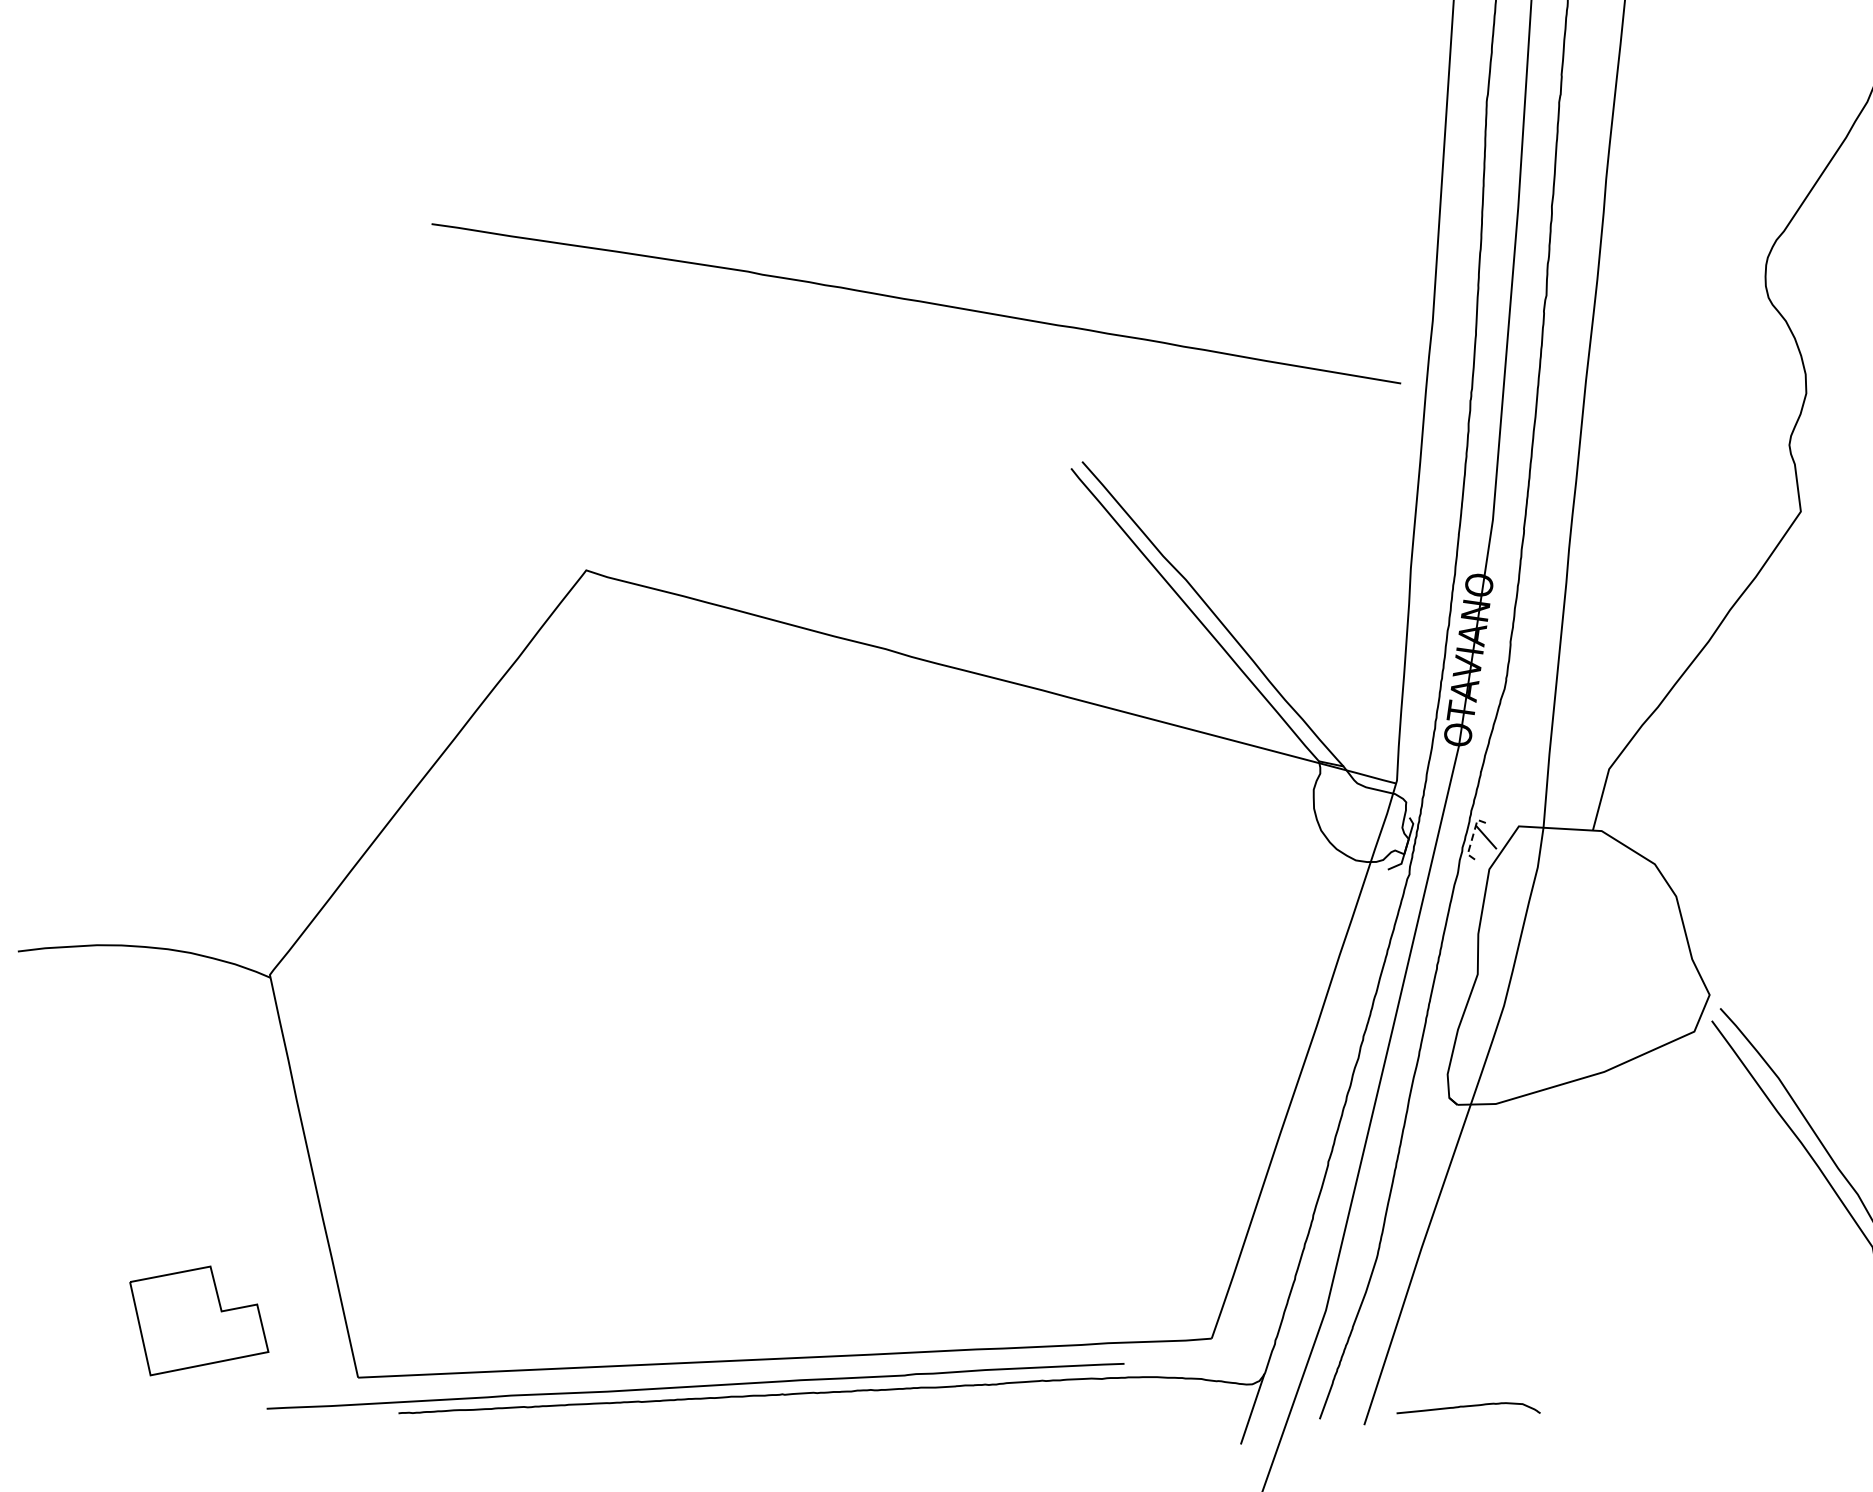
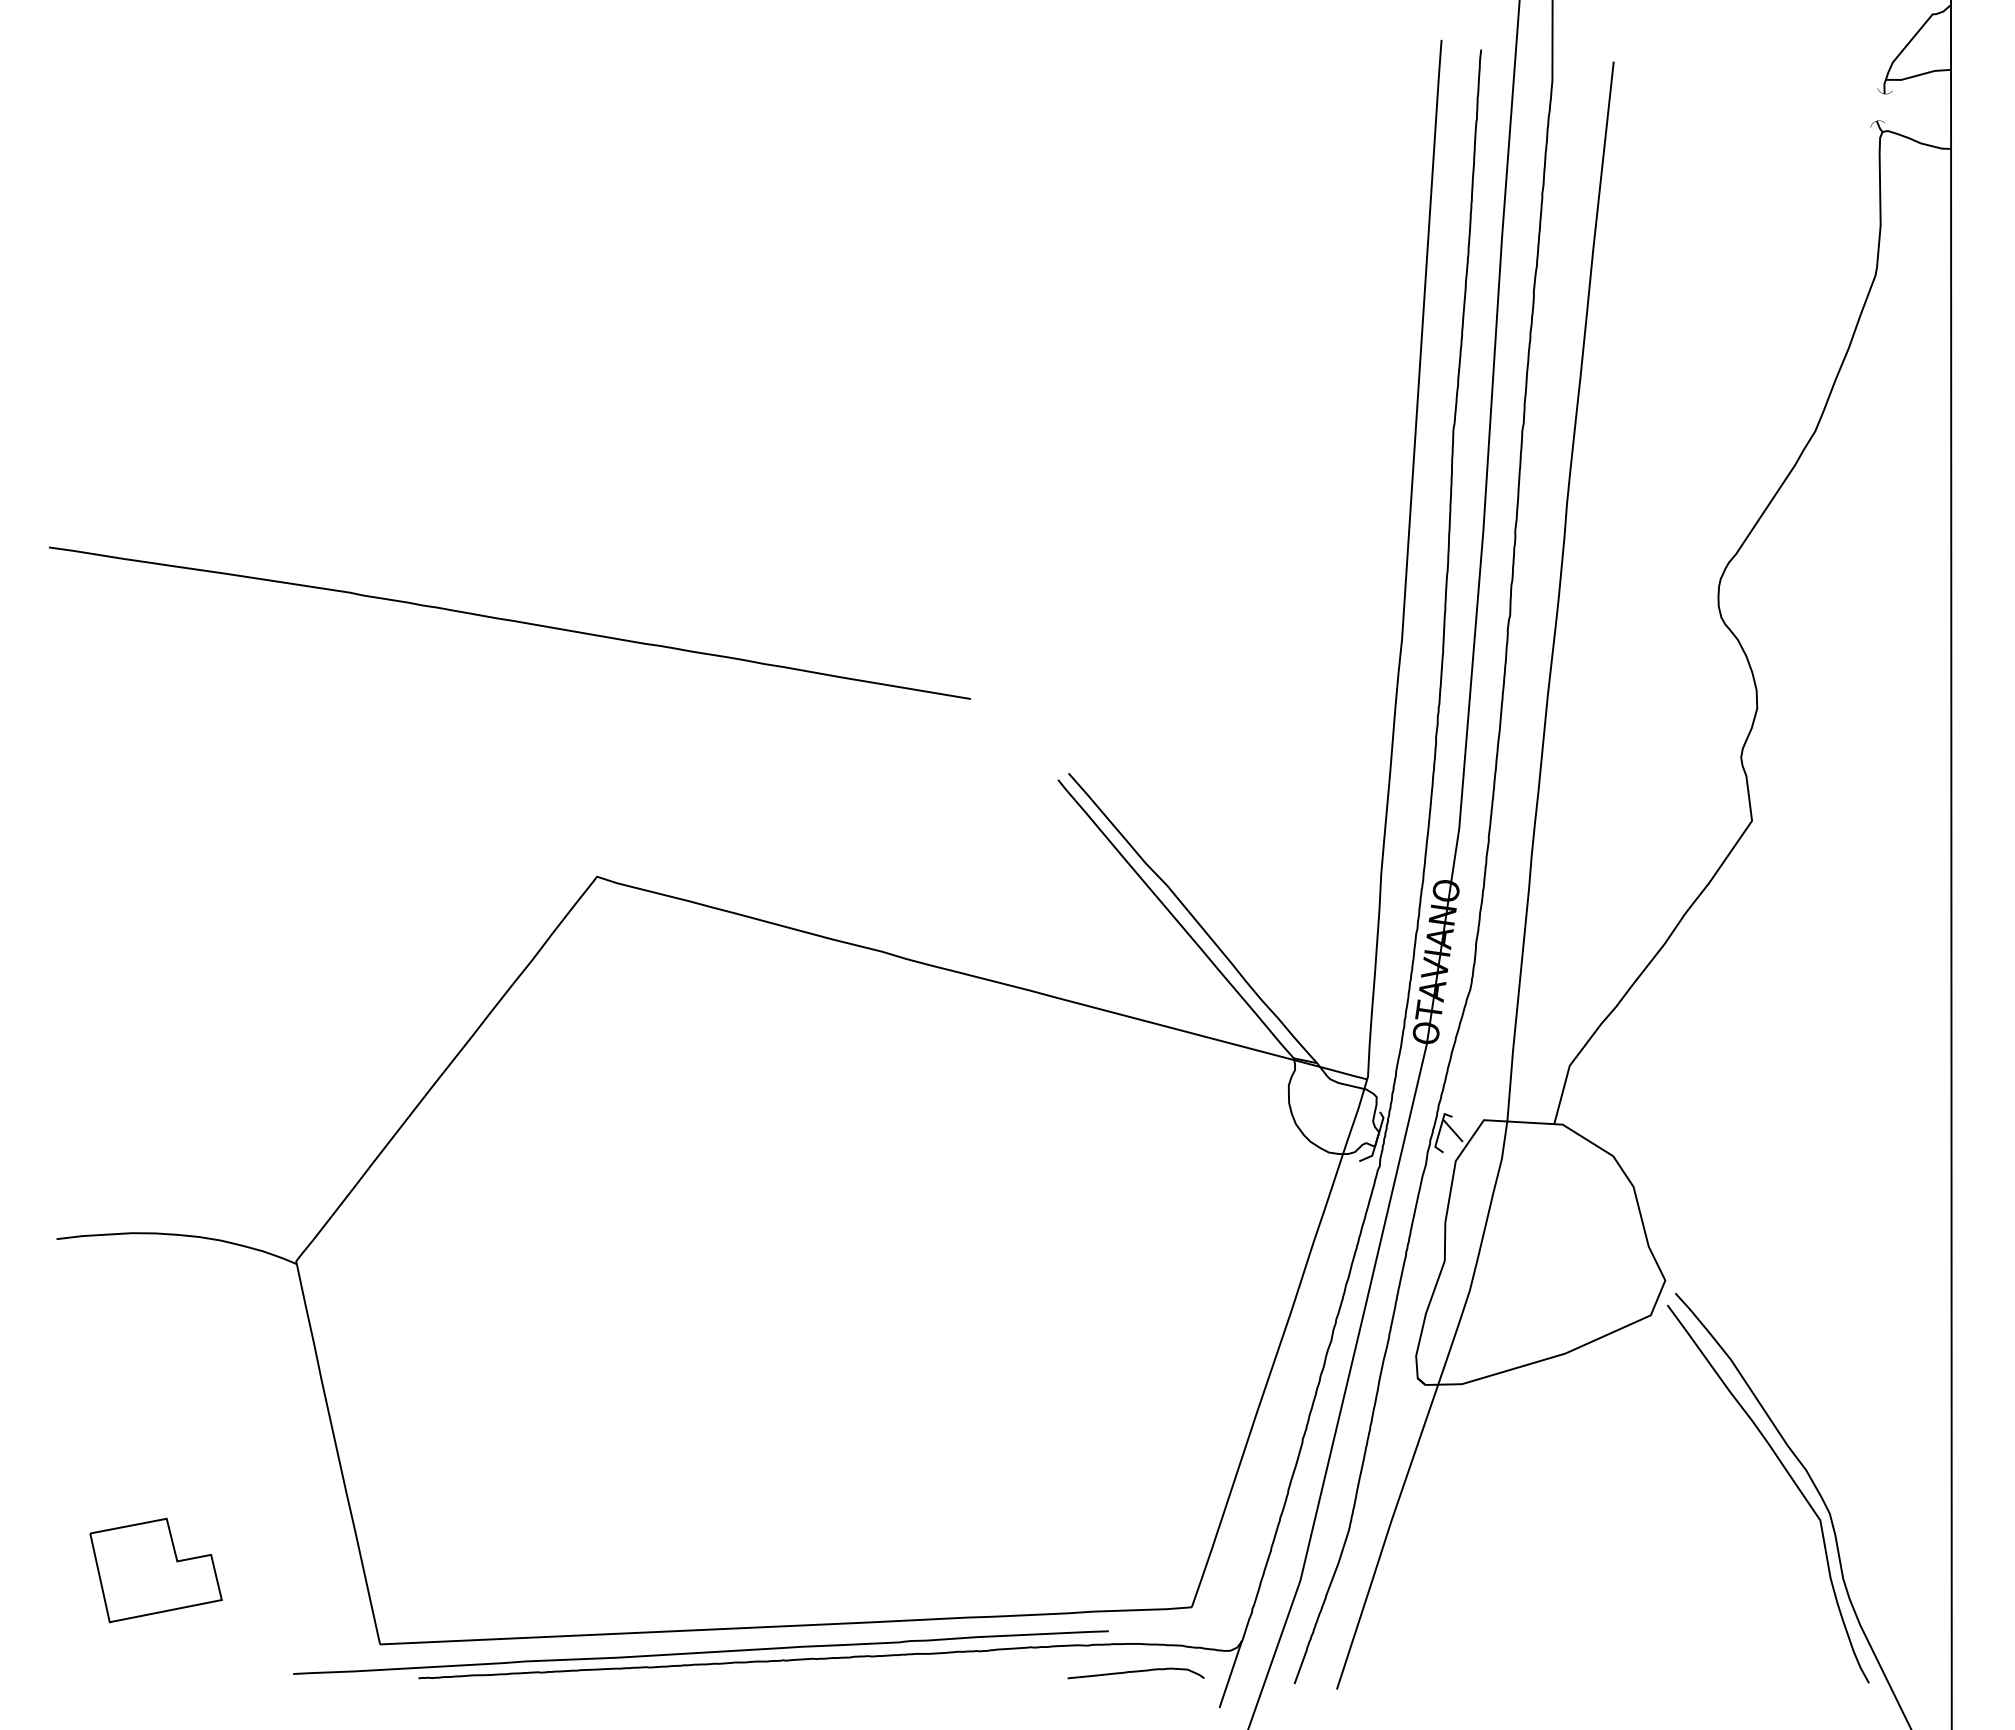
curve: (915, 301) -> (509, 621), moved
line: (1472, 838) -> (1439, 1131), dashed -> solid
part: (198, 1320) -> (155, 1570), moved
curve: (1467, 1407) -> (1135, 1672), moved

